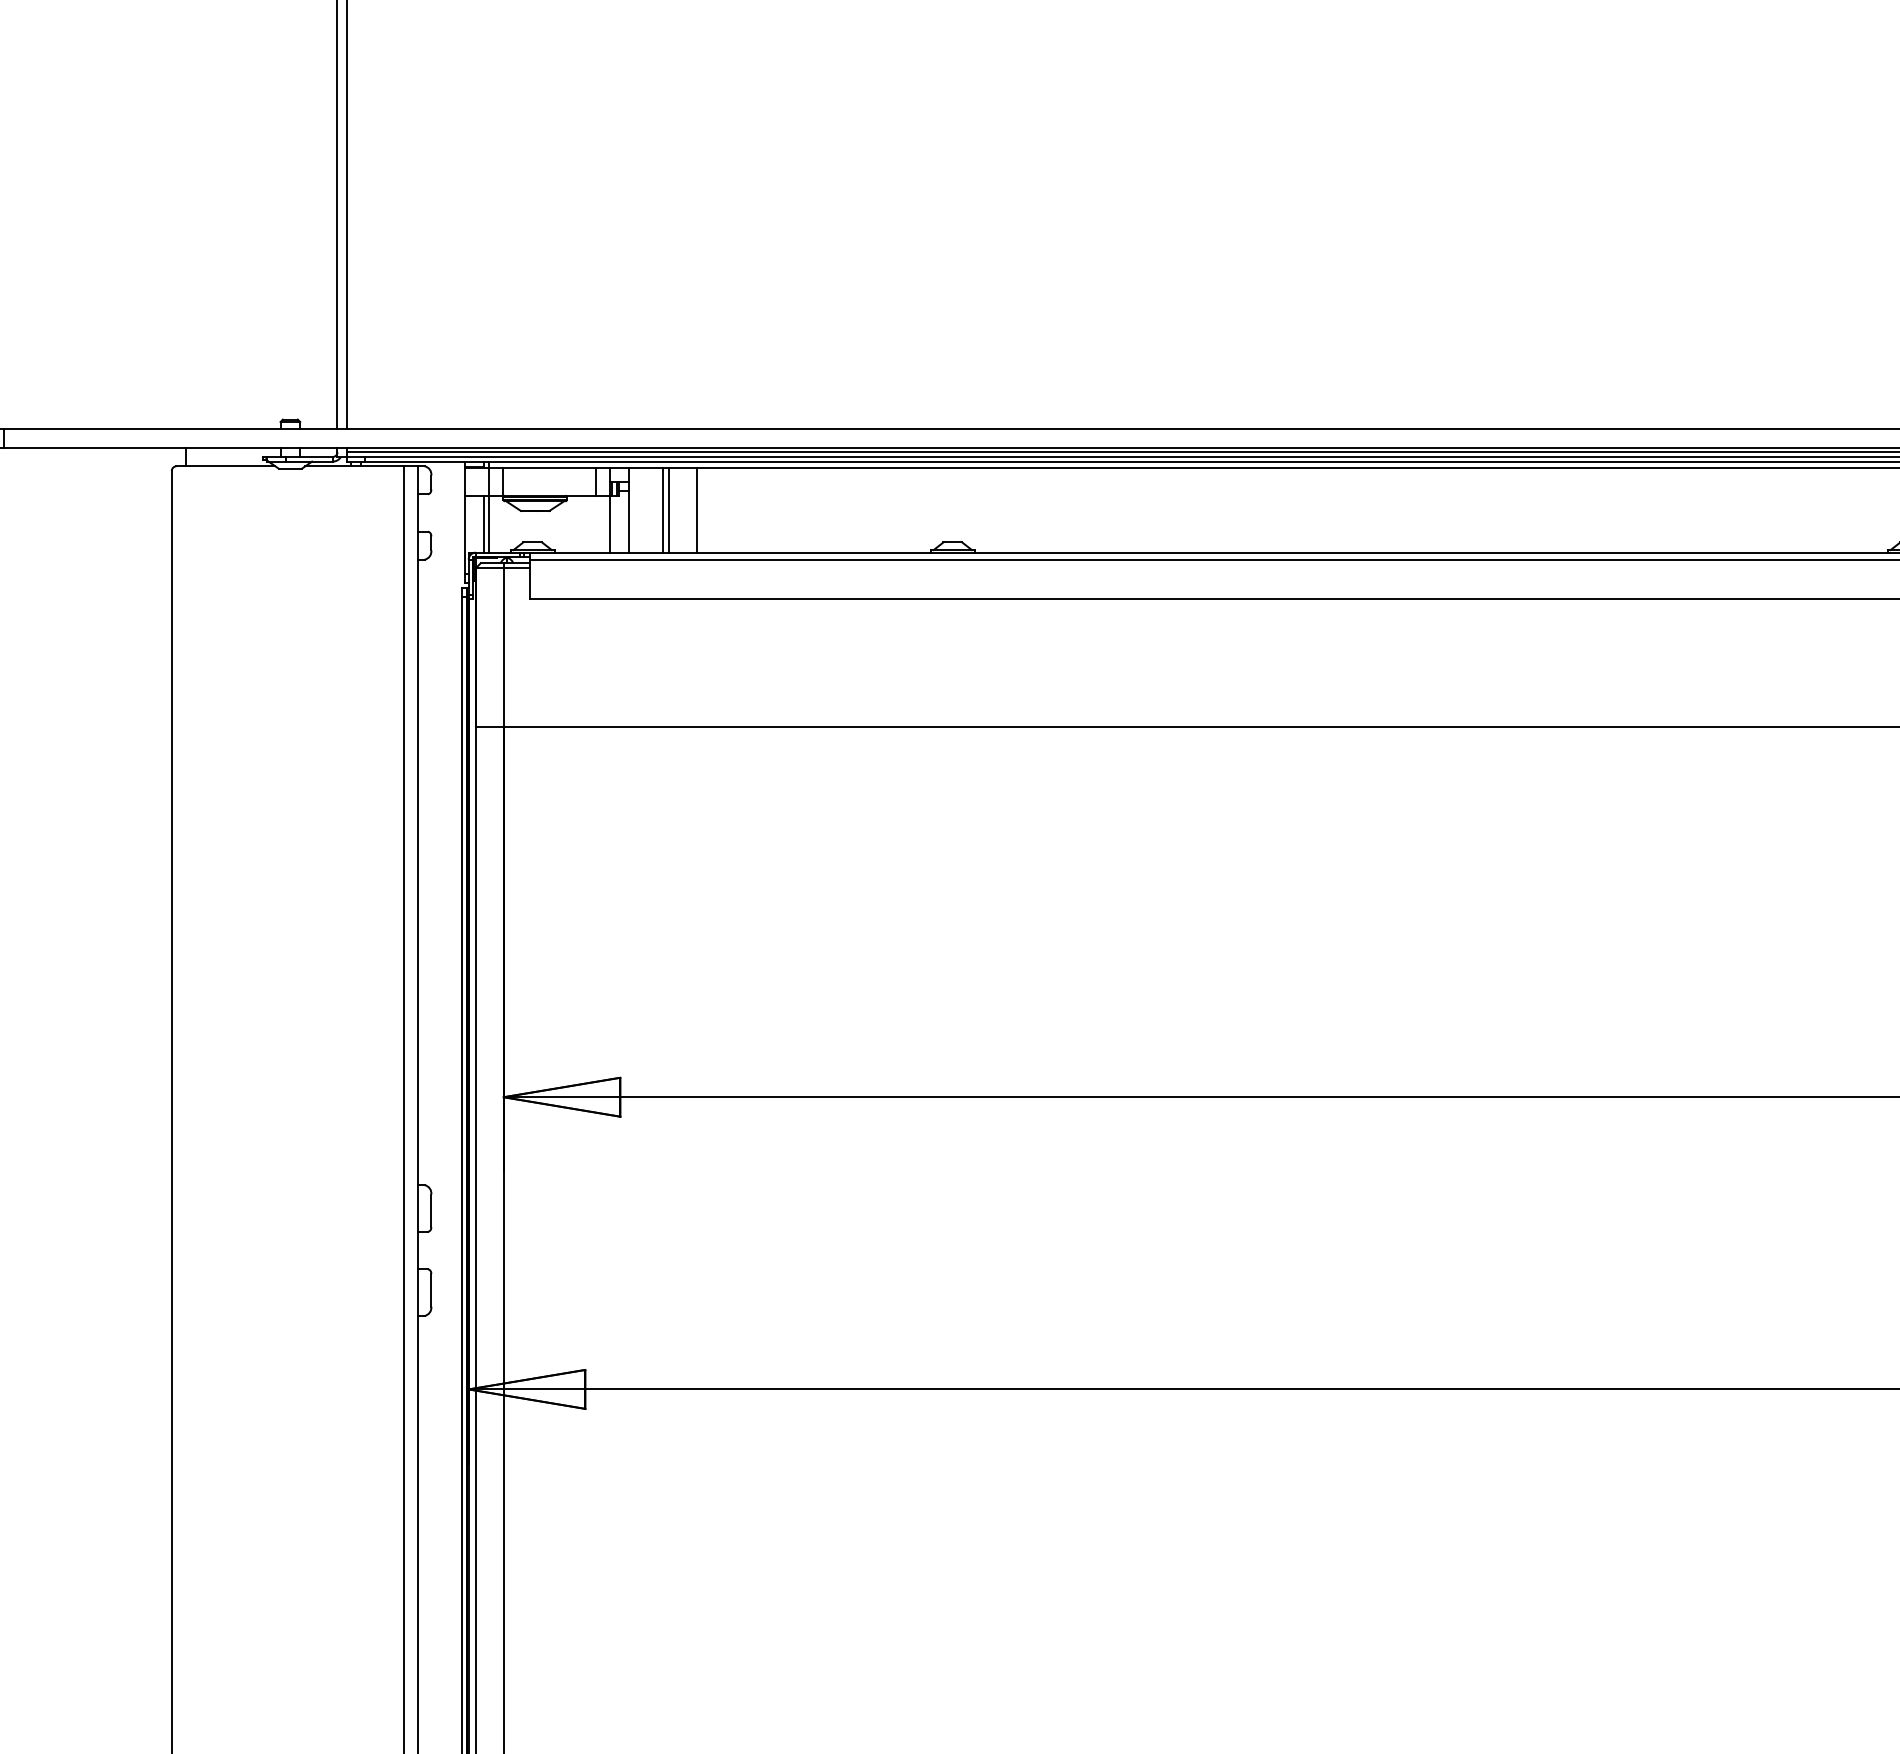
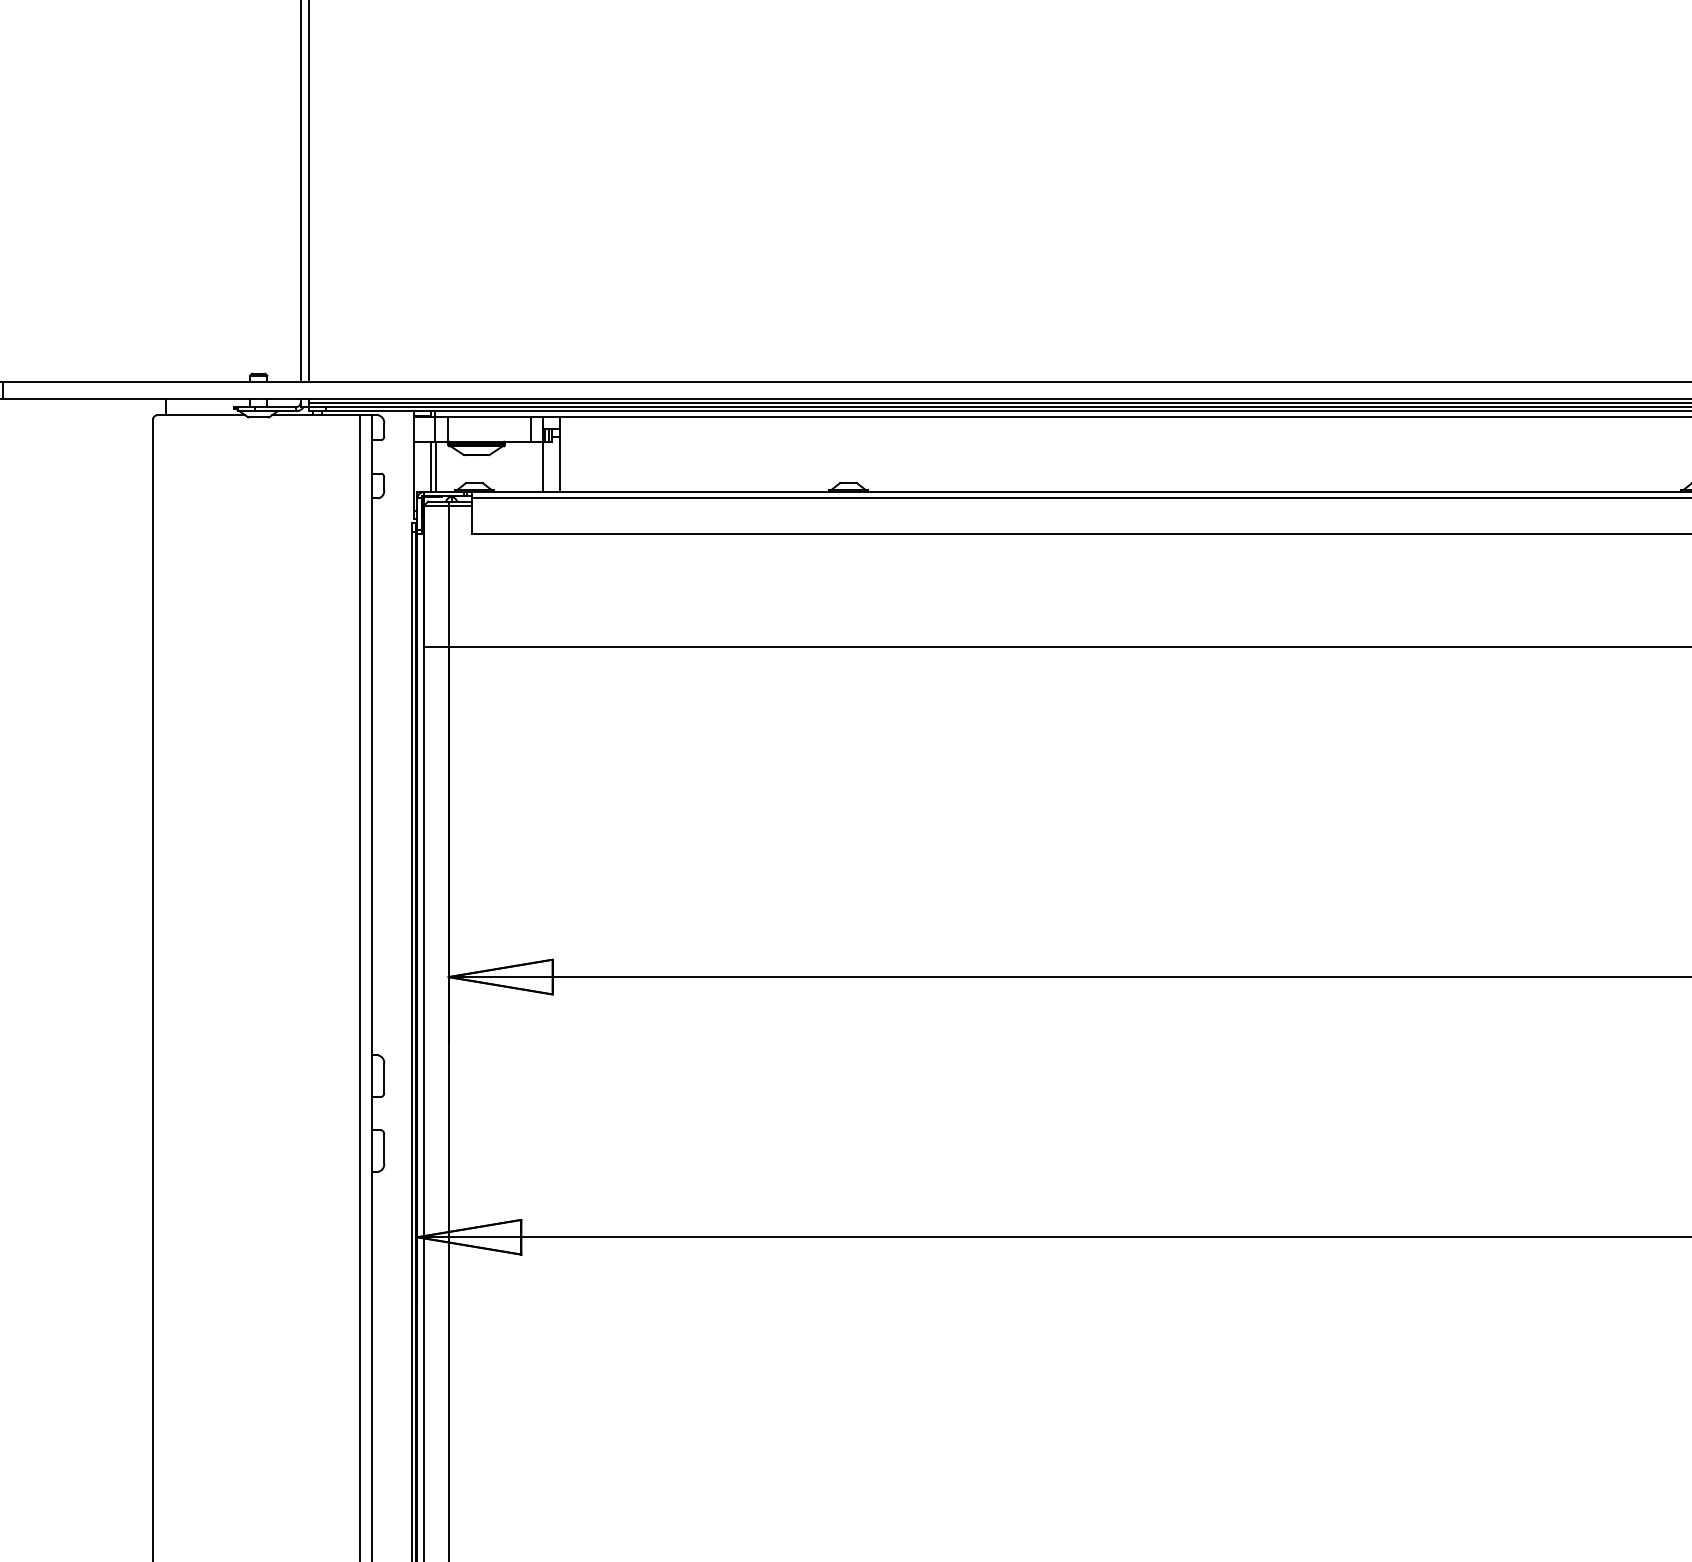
line: (663, 509) -> (590, 453), removed
line: (669, 509) -> (596, 453), removed
line: (697, 509) -> (621, 453), removed

